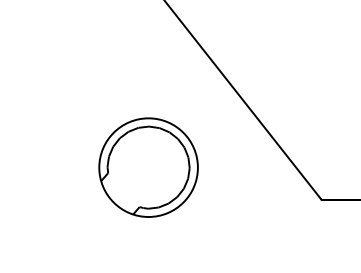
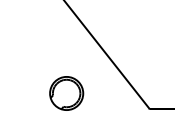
part: (148, 167) -> (66, 93), size x0.7

